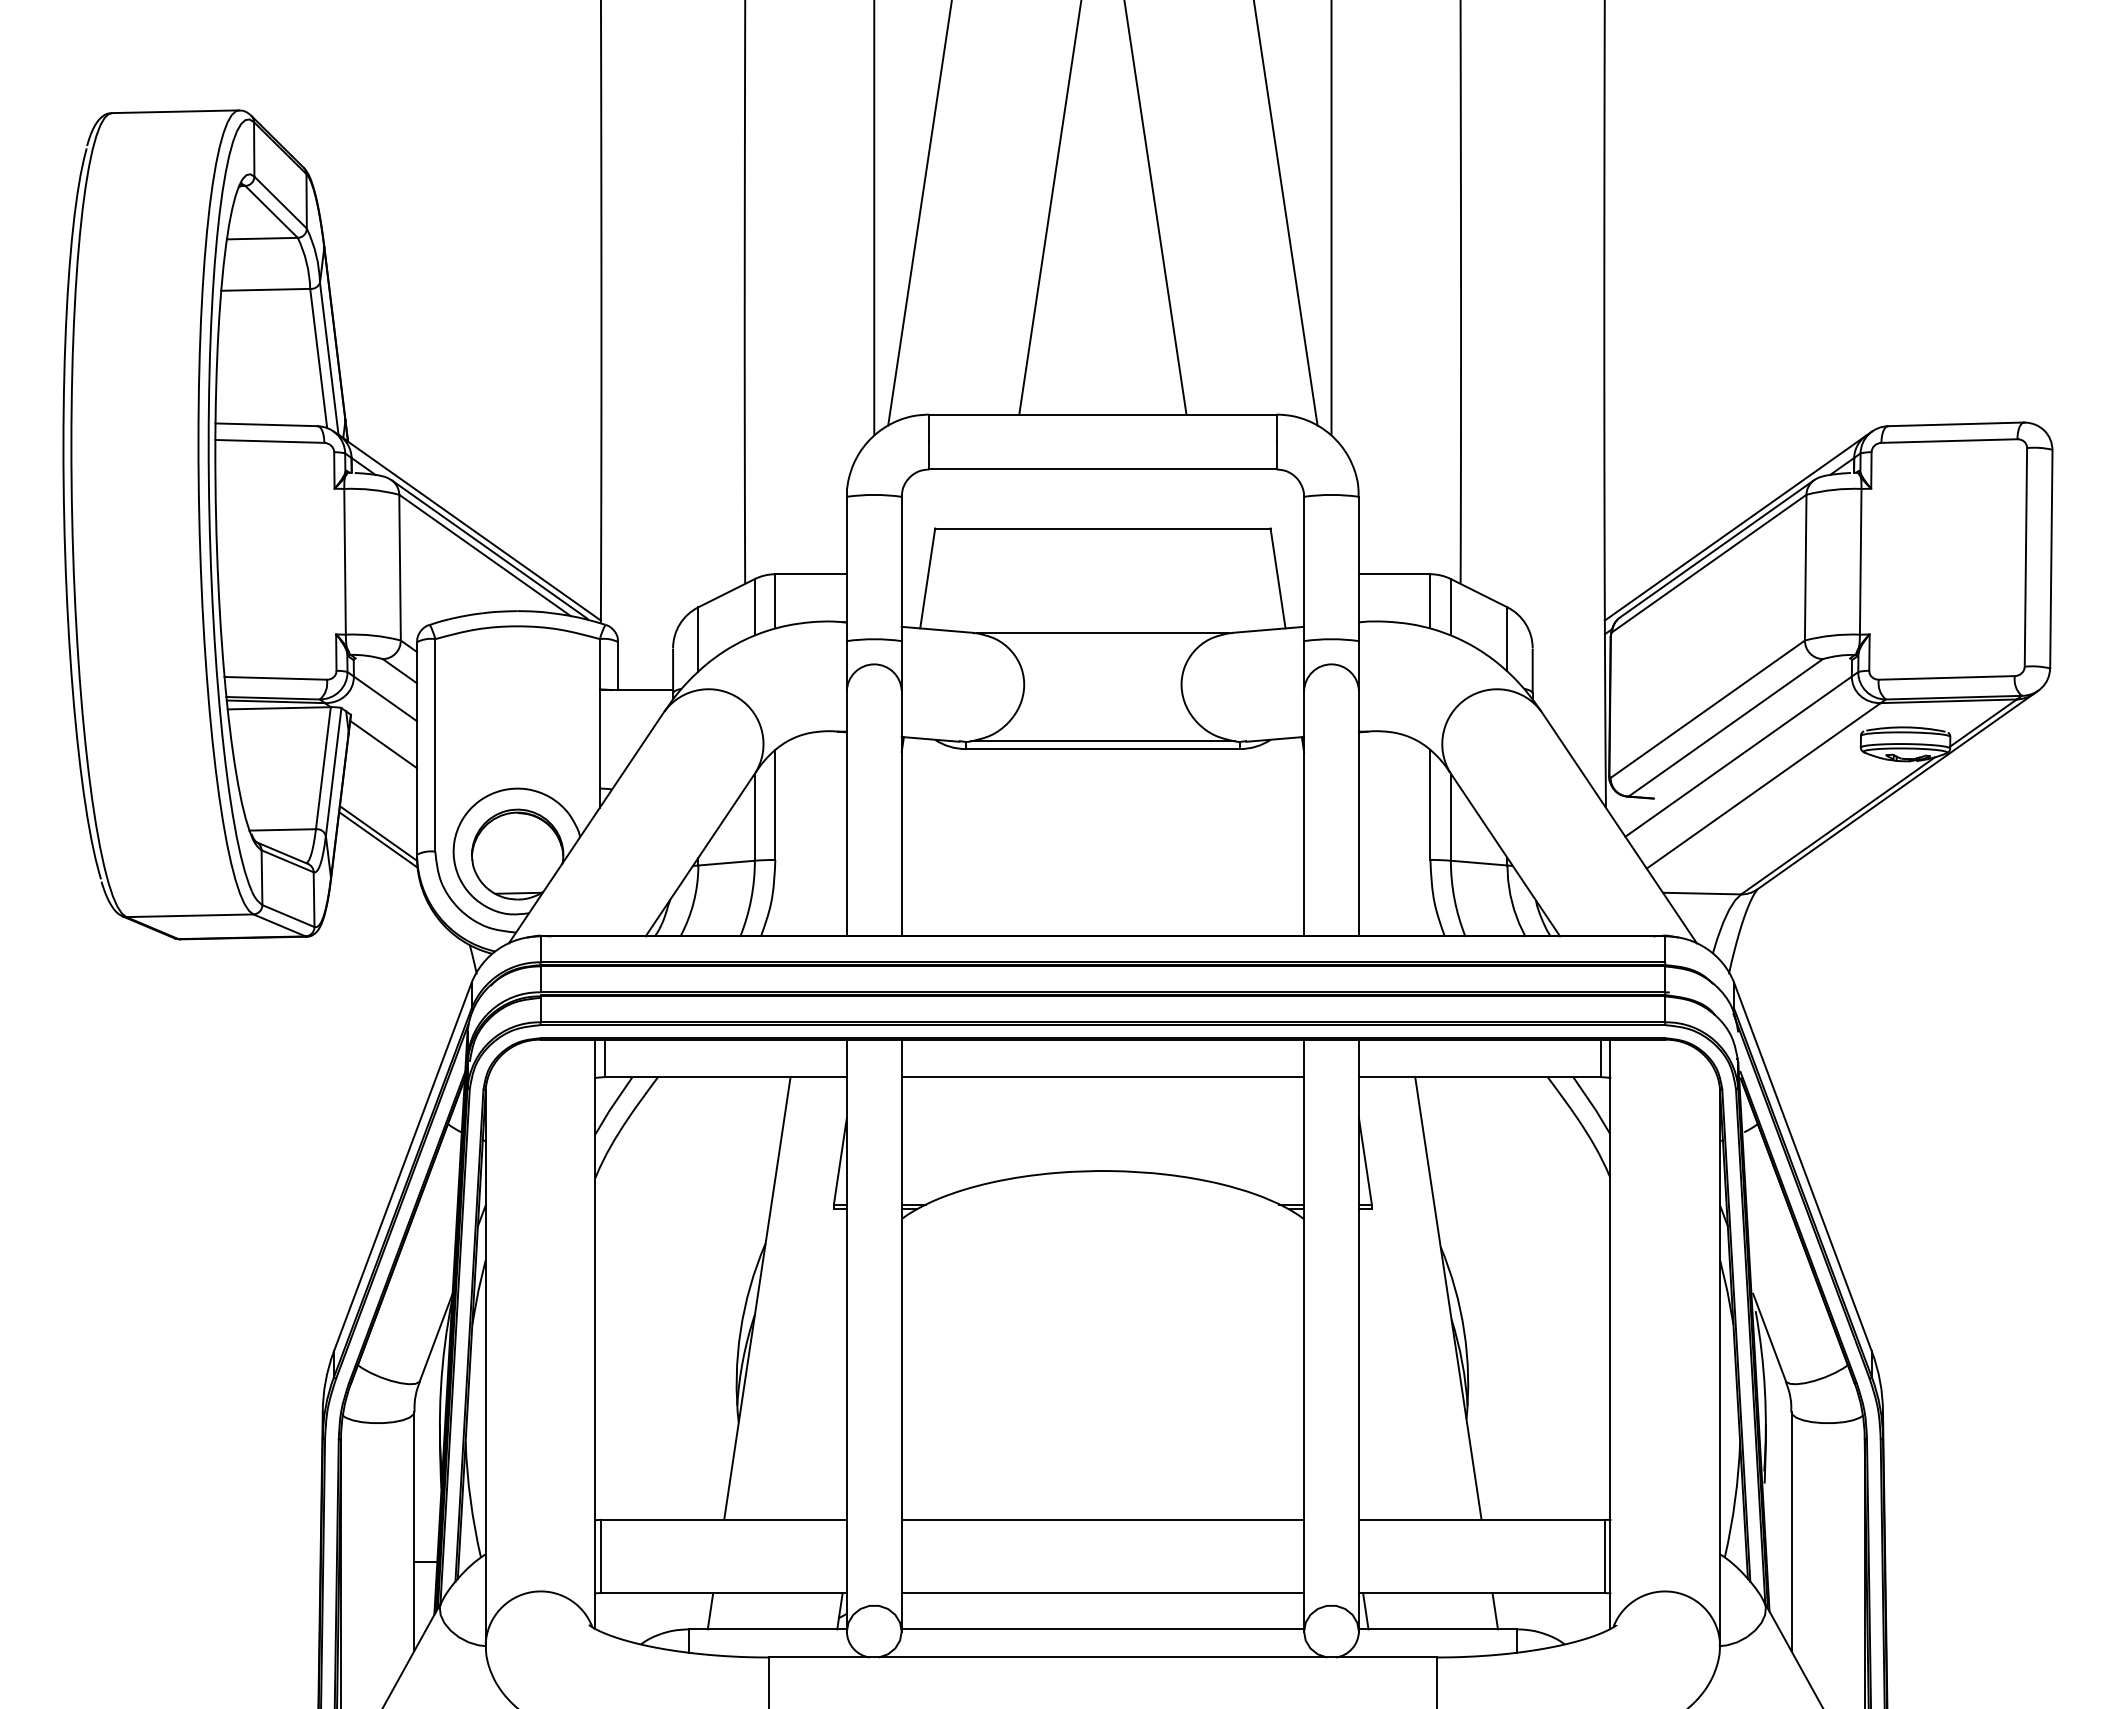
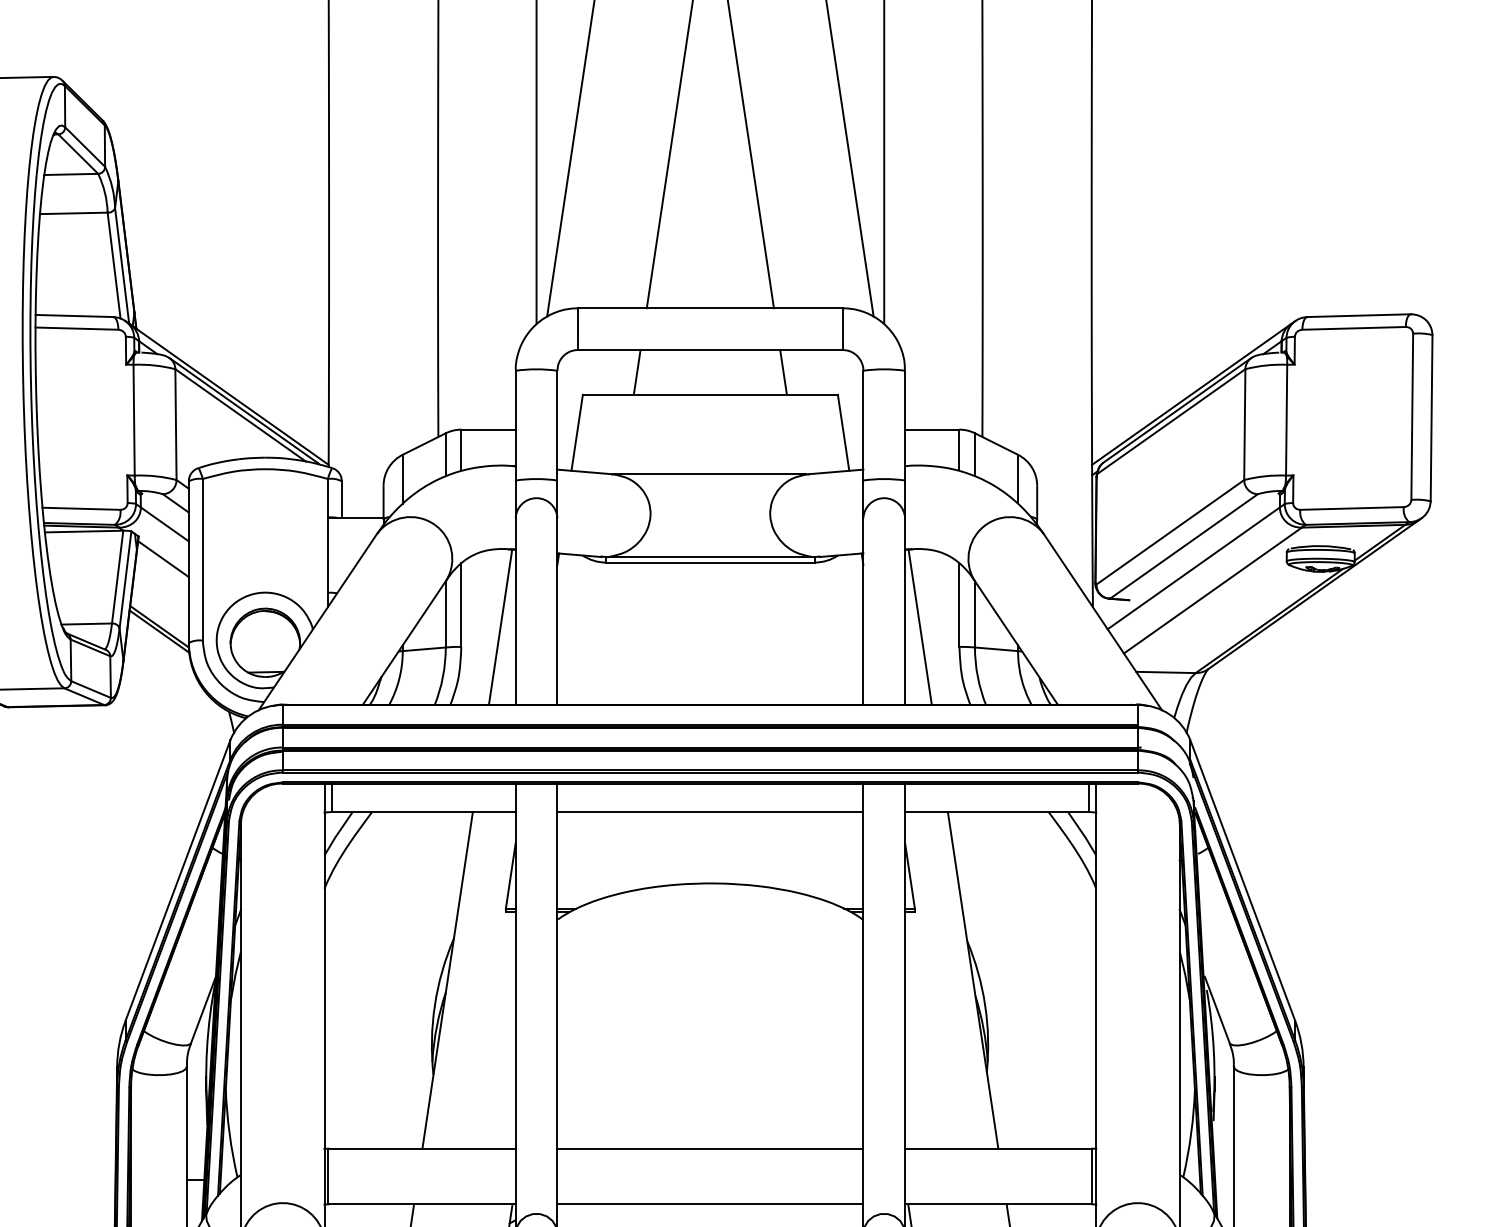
line: (1006, 498) -> (637, 372), added
line: (1198, 498) -> (783, 372), added
line: (826, 834) -> (500, 627), added
line: (1378, 834) -> (919, 627), added

